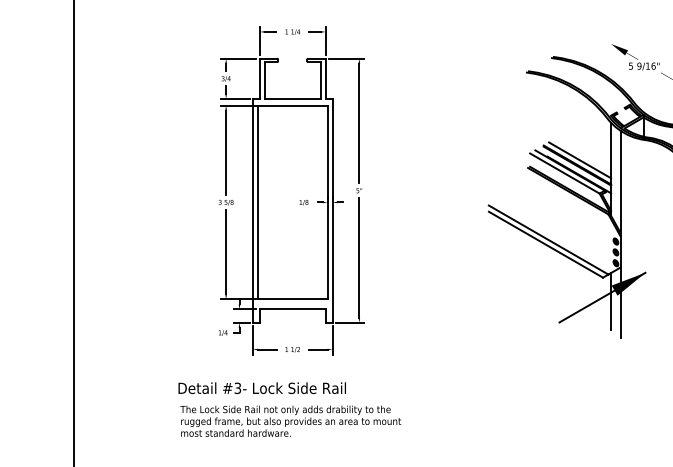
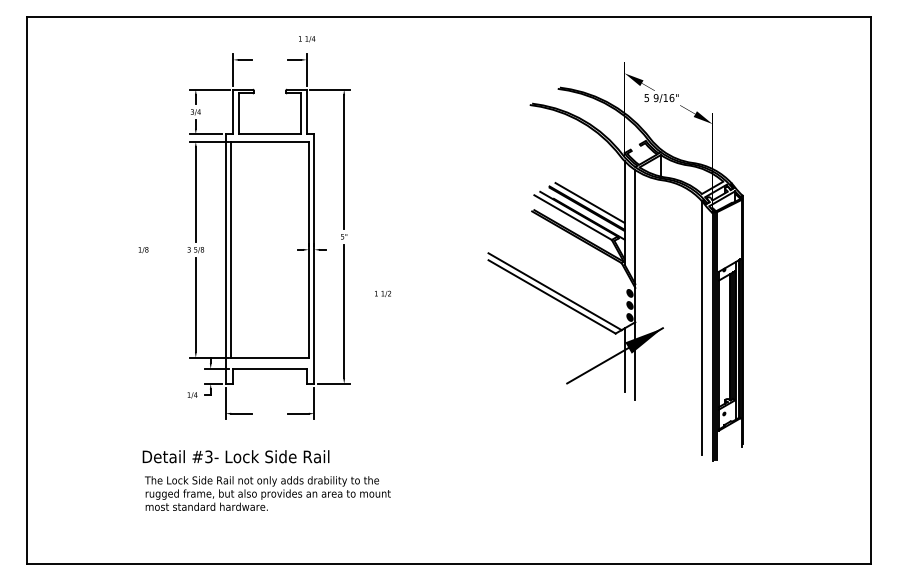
text: (293, 32) -> (307, 39), moved
text: (303, 203) -> (143, 250), moved
text: (292, 349) -> (382, 293), moved

